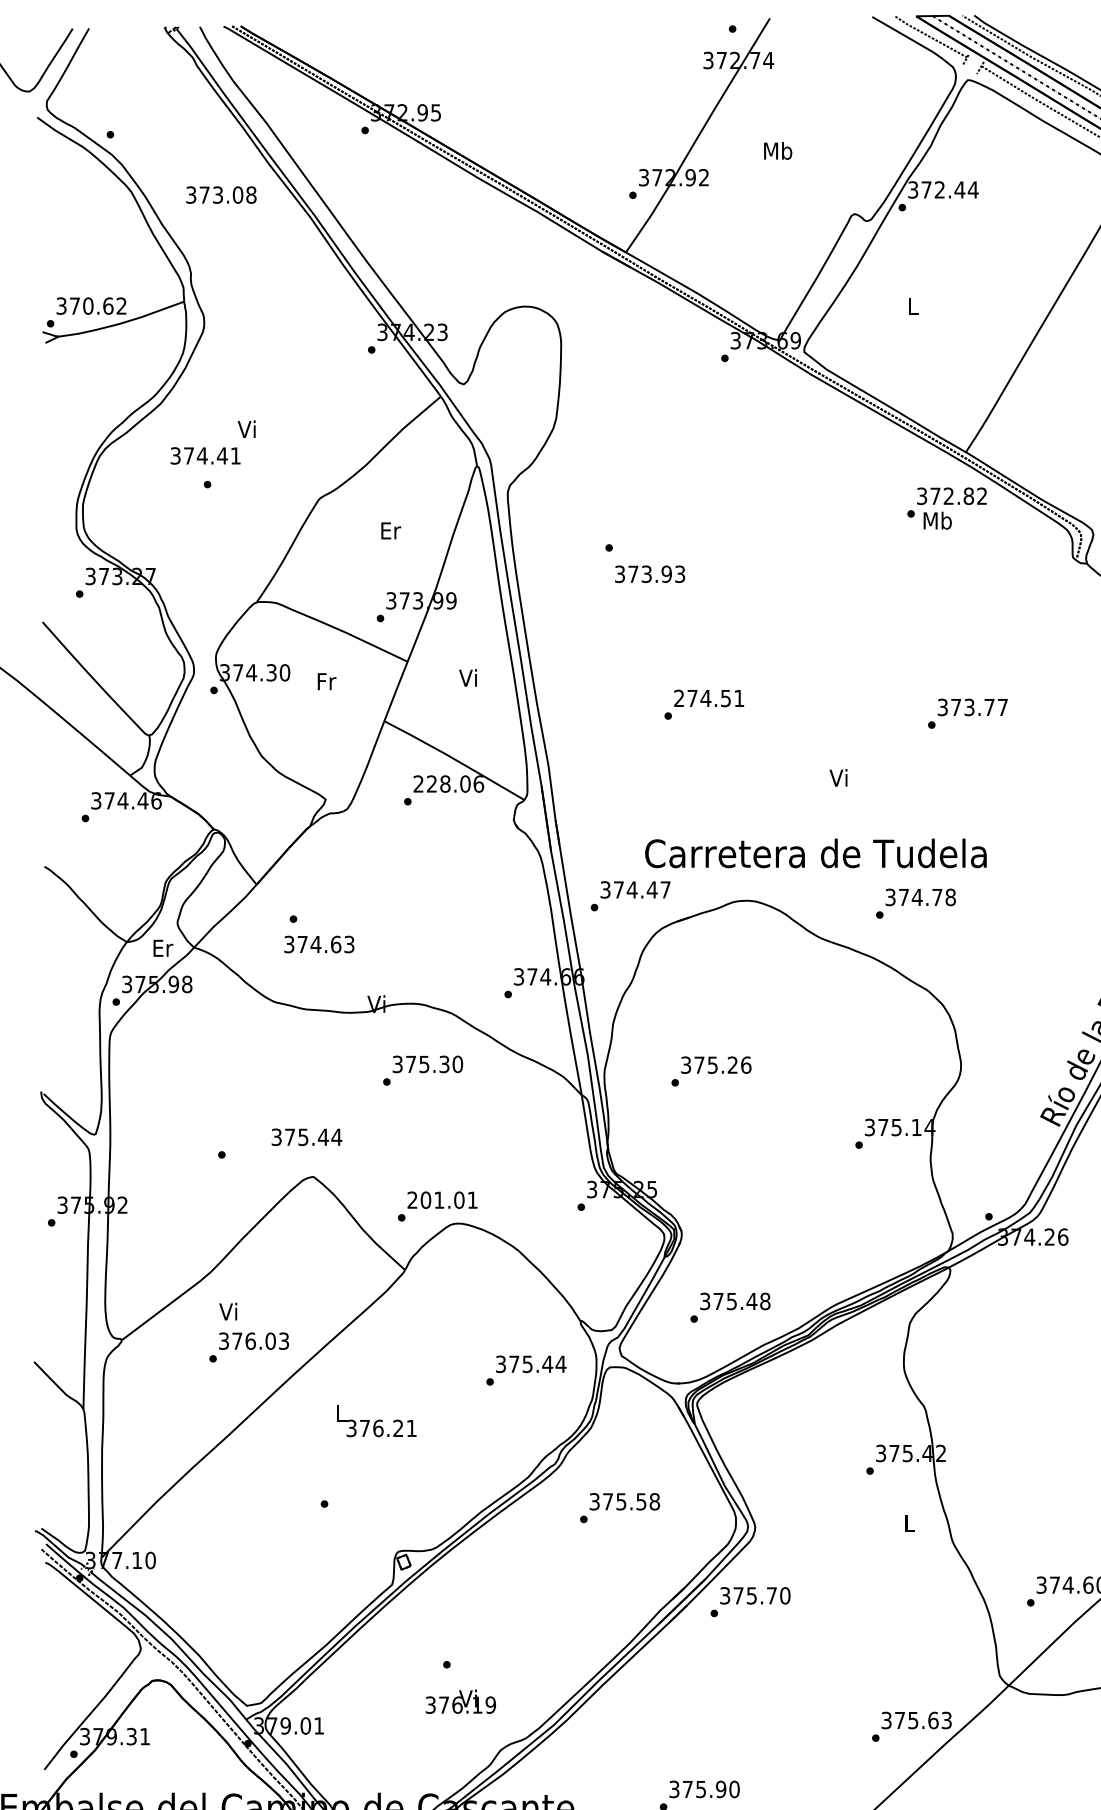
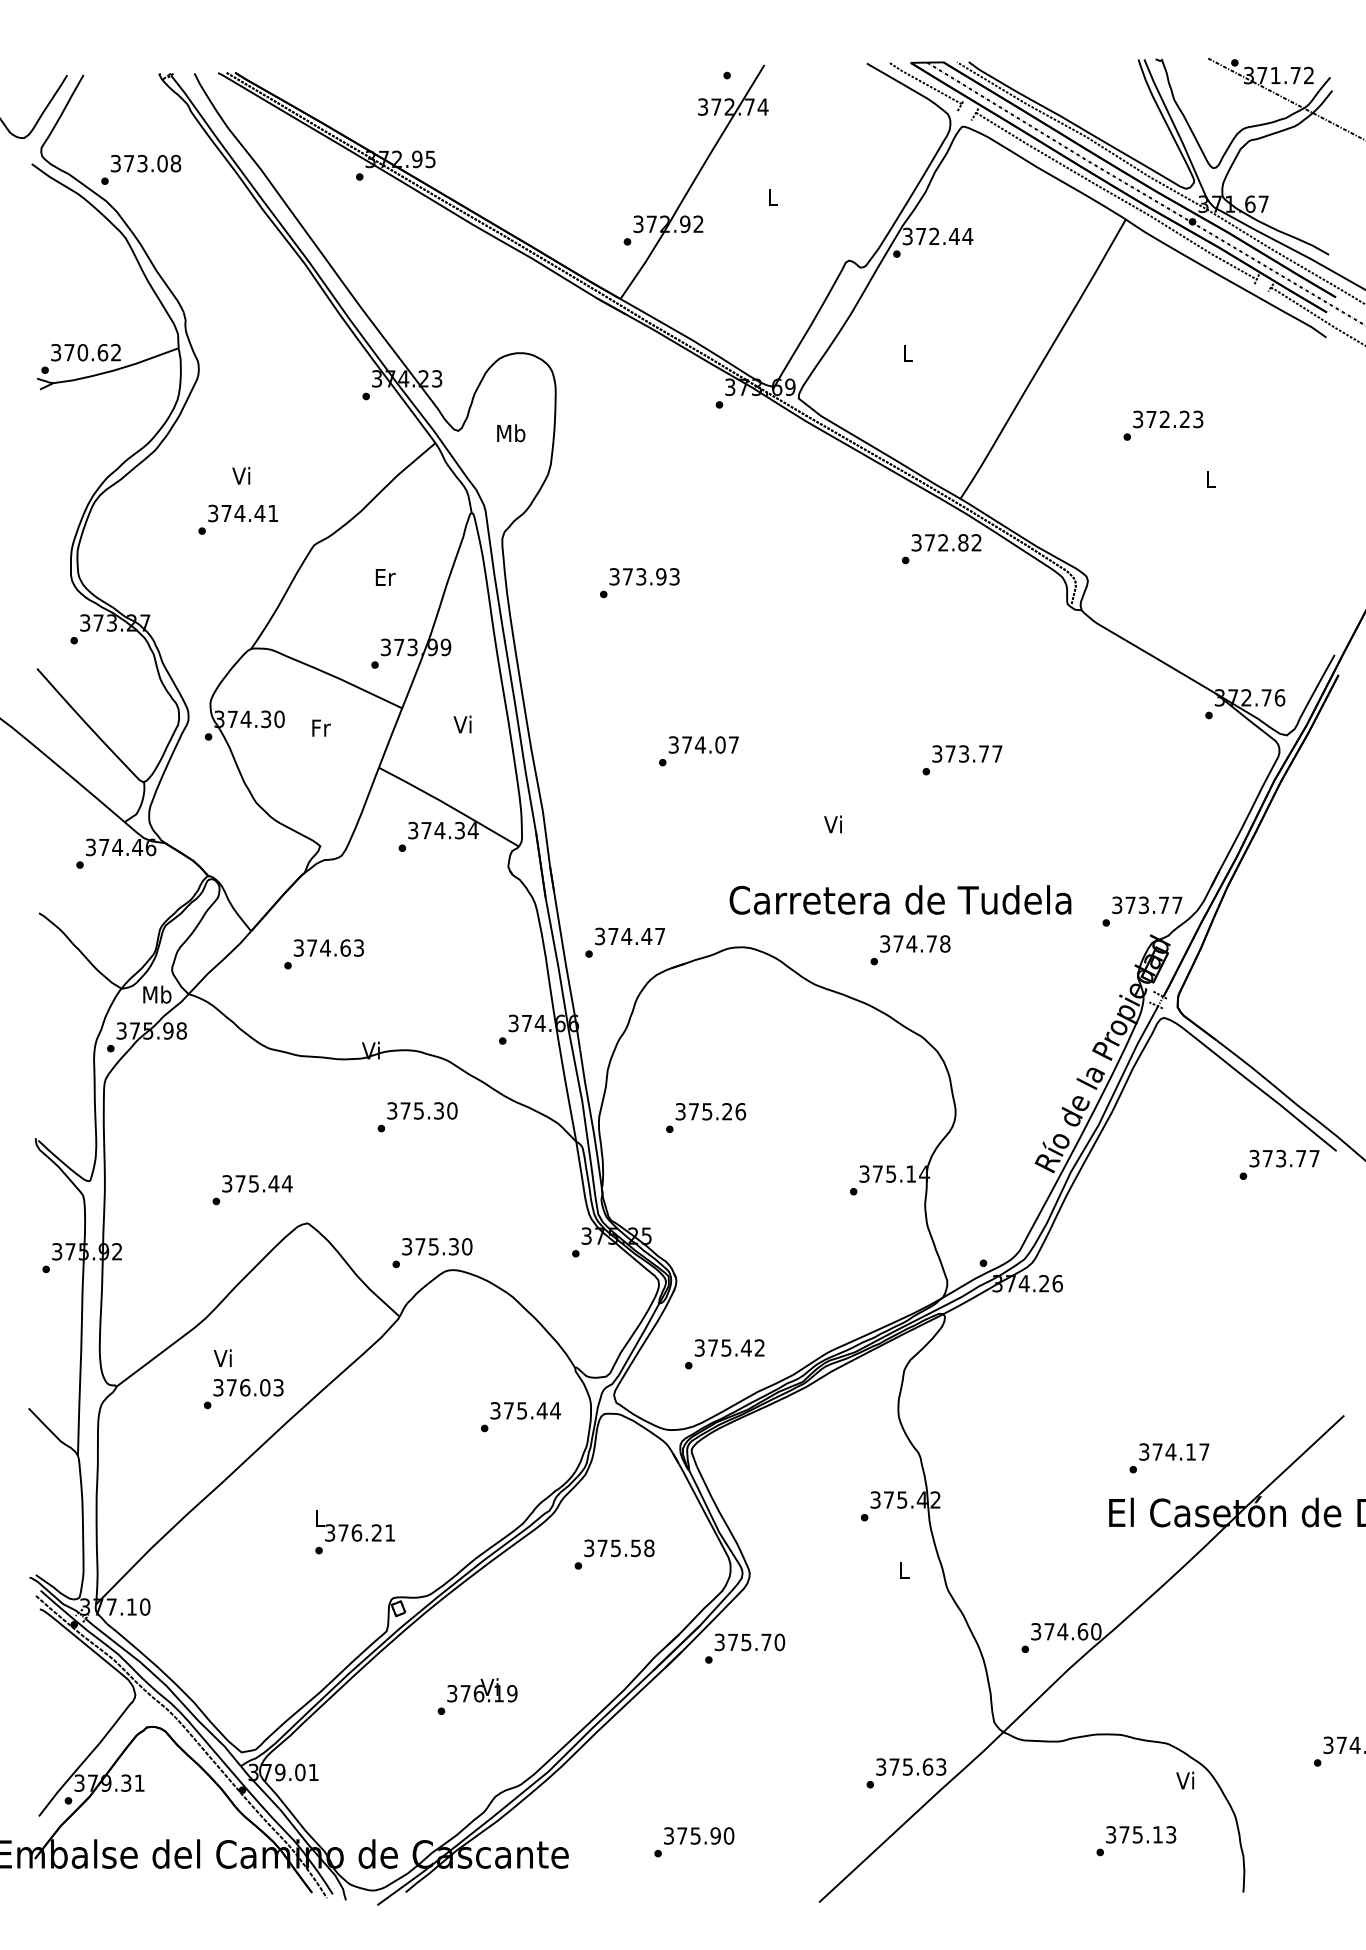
text: (777, 150) -> (772, 197), Mb -> L
text: (220, 194) -> (145, 163), moved
text: (205, 455) -> (243, 513), moved
text: (937, 520) -> (511, 433), moved
text: (649, 573) -> (644, 576), moved
text: (708, 697) -> (703, 744), 274.51 -> 374.07
text: (448, 783) -> (443, 830), 228.06 -> 374.34
text: (815, 852) -> (900, 899), moved
text: (318, 943) -> (328, 947), moved
text: (162, 947) -> (157, 994), Er -> Mb
text: (306, 1136) -> (257, 1183), moved
text: (442, 1199) -> (437, 1246), 201.01 -> 375.30
text: (764, 1300) -> (759, 1347), 375.48 -> 375.42
text: (376, 1420) -> (355, 1525), moved
text: (460, 1701) -> (482, 1690), moved

